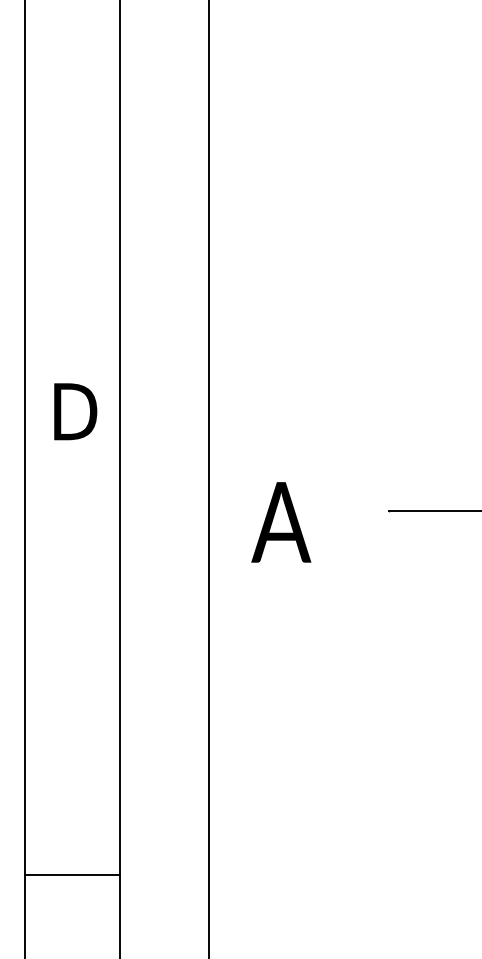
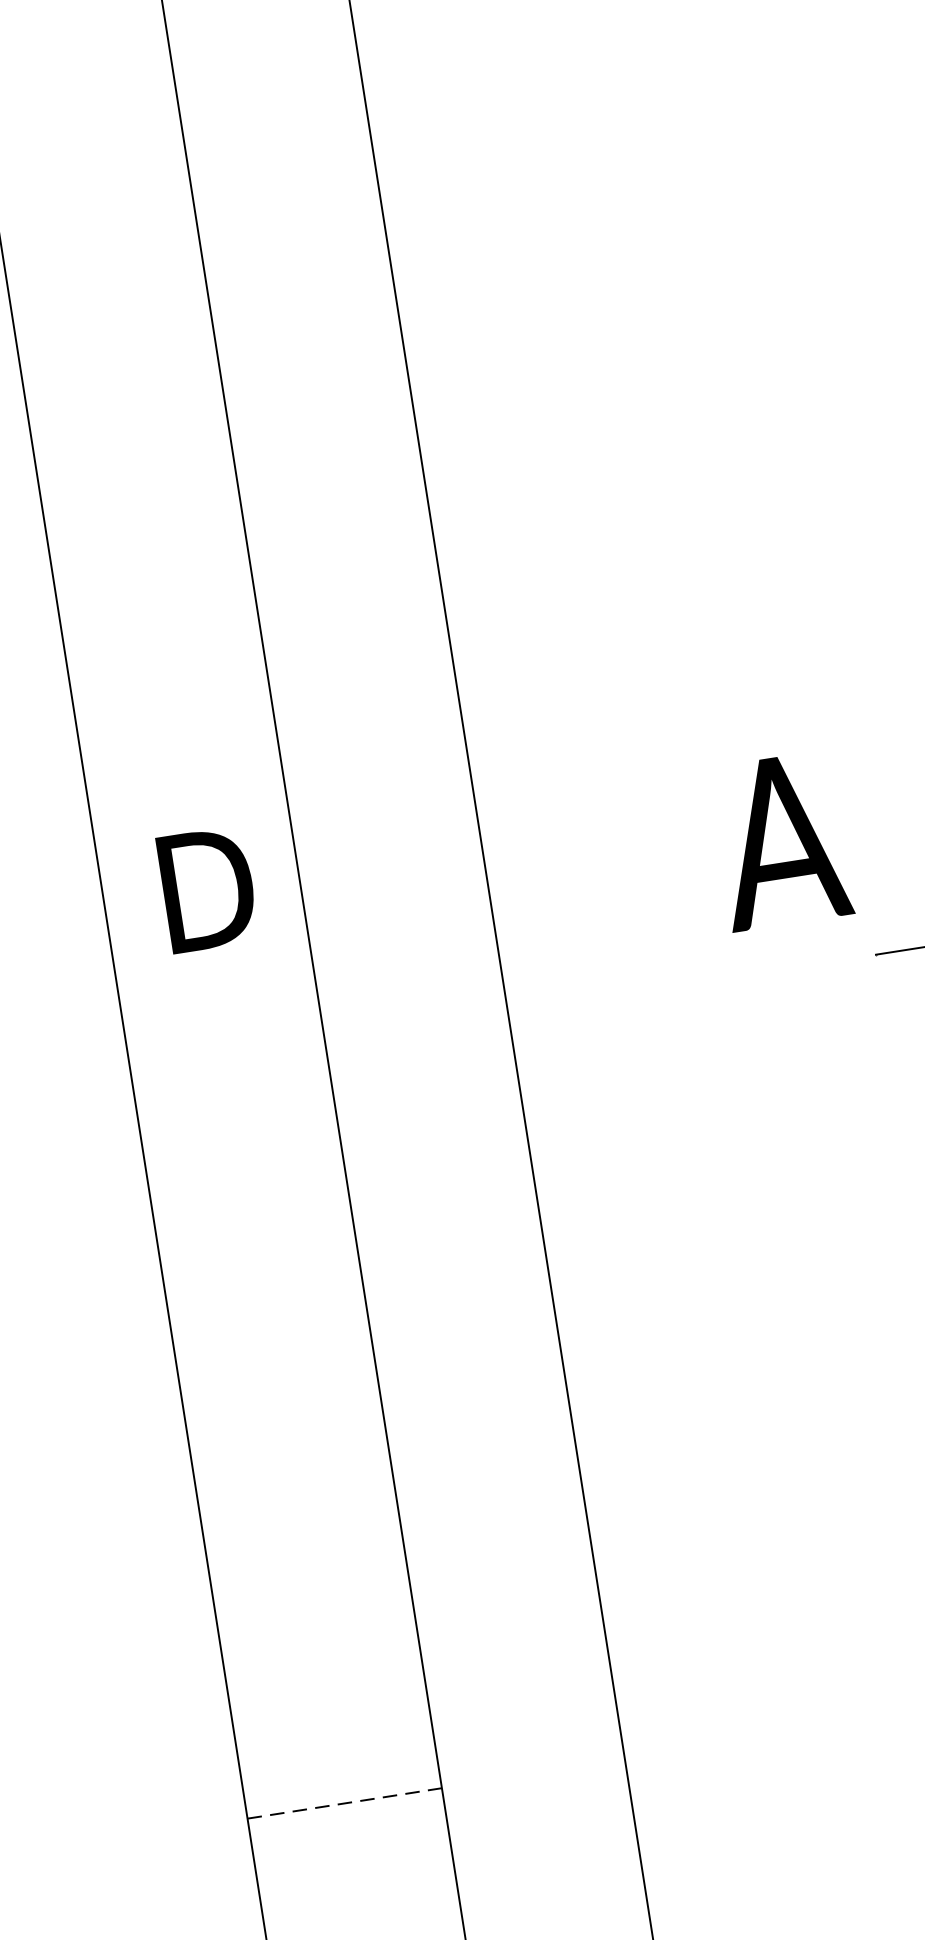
text: (75, 411) -> (207, 888), moved
text: (281, 522) -> (781, 840), moved
line: (73, 875) -> (346, 1803), solid -> dashed

